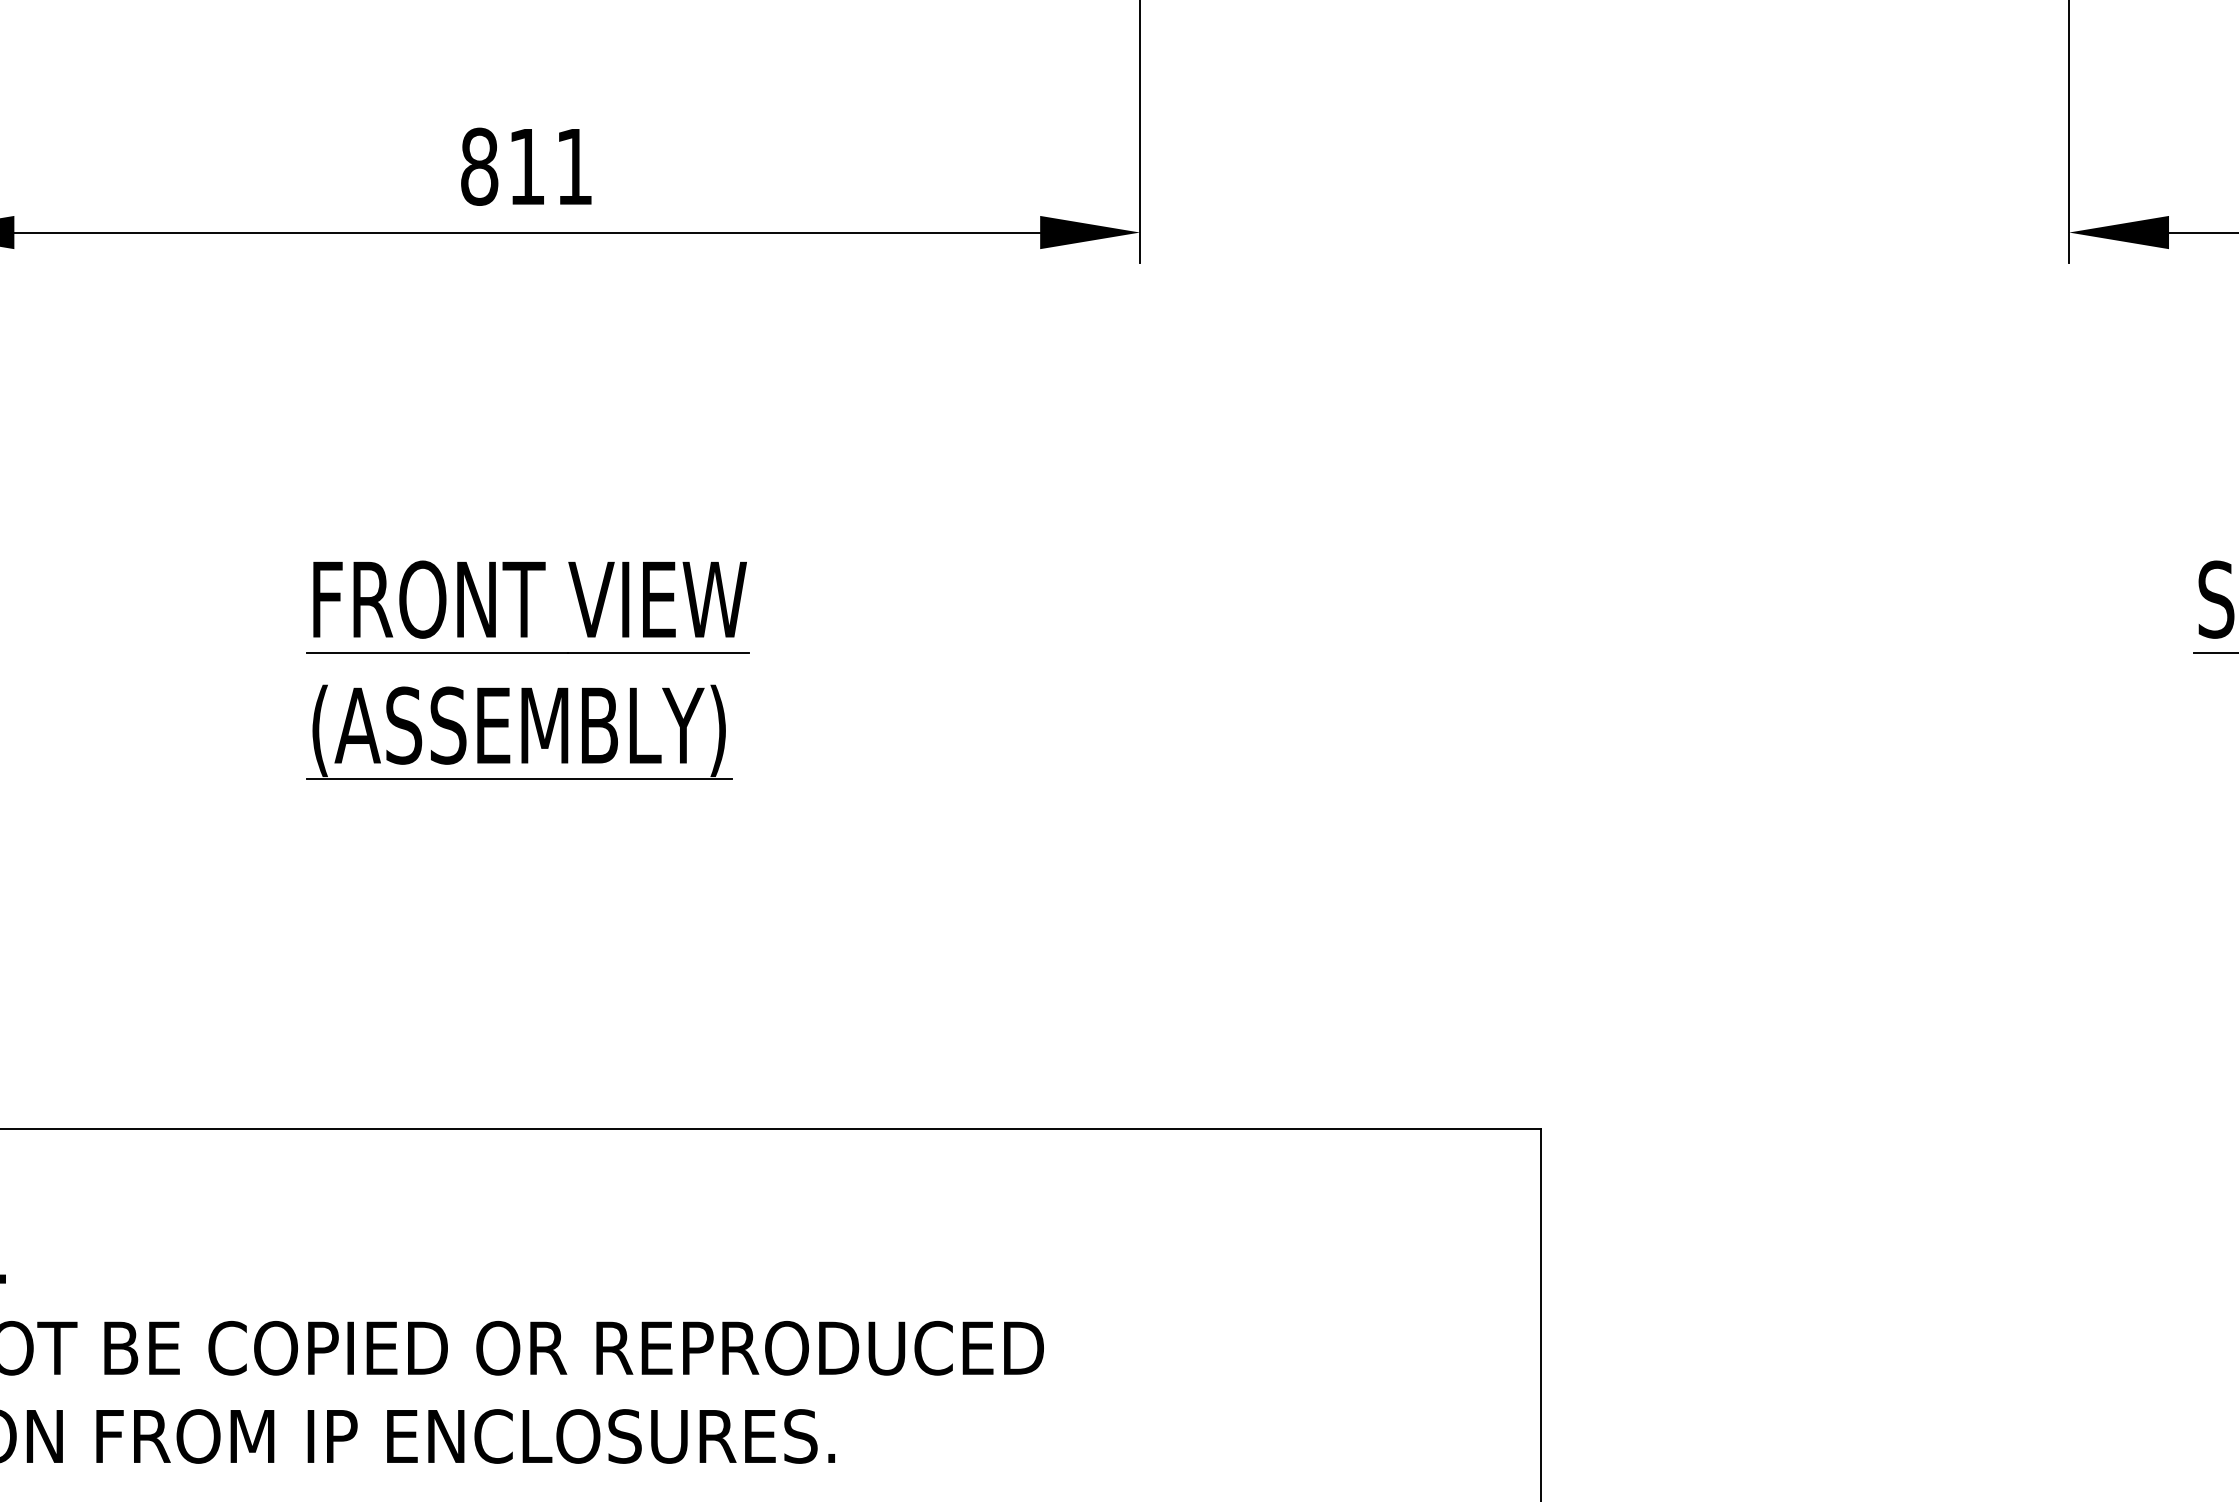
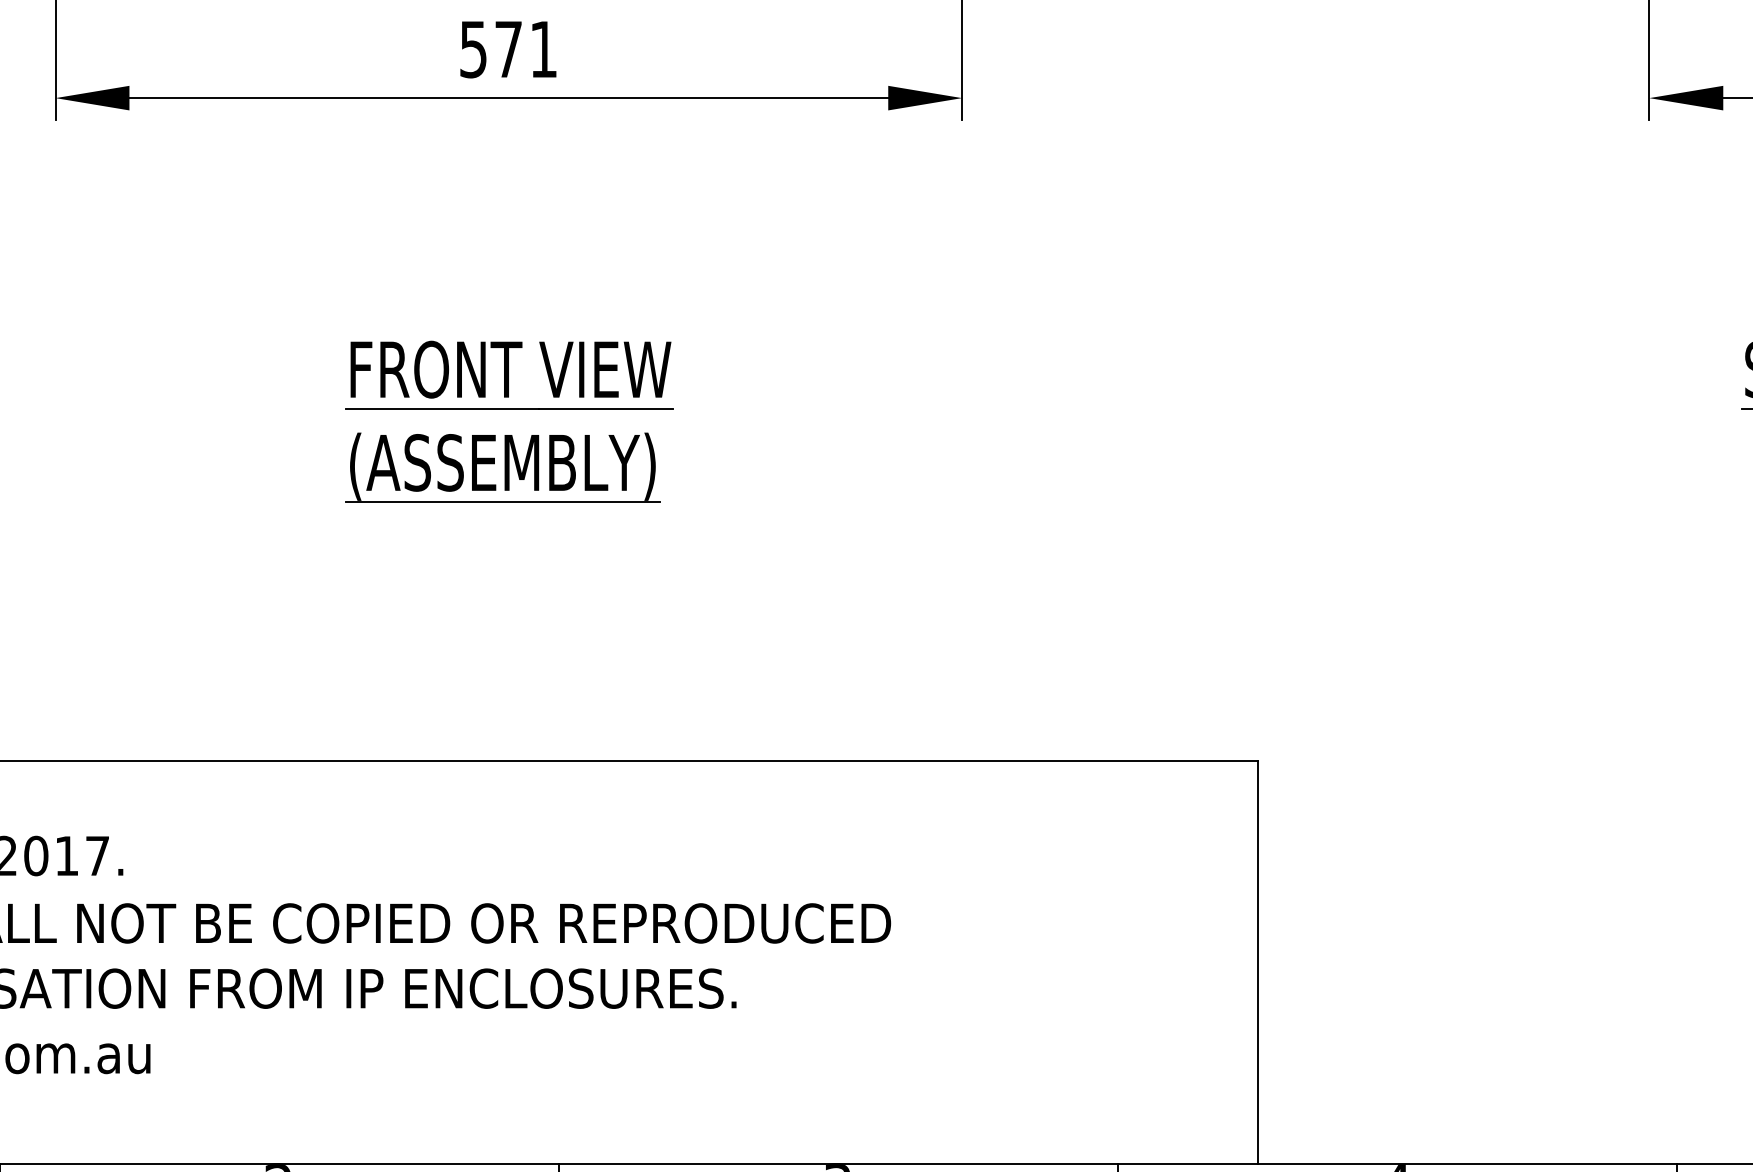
text: (502, 166) -> (490, 49), 811 -> 571

